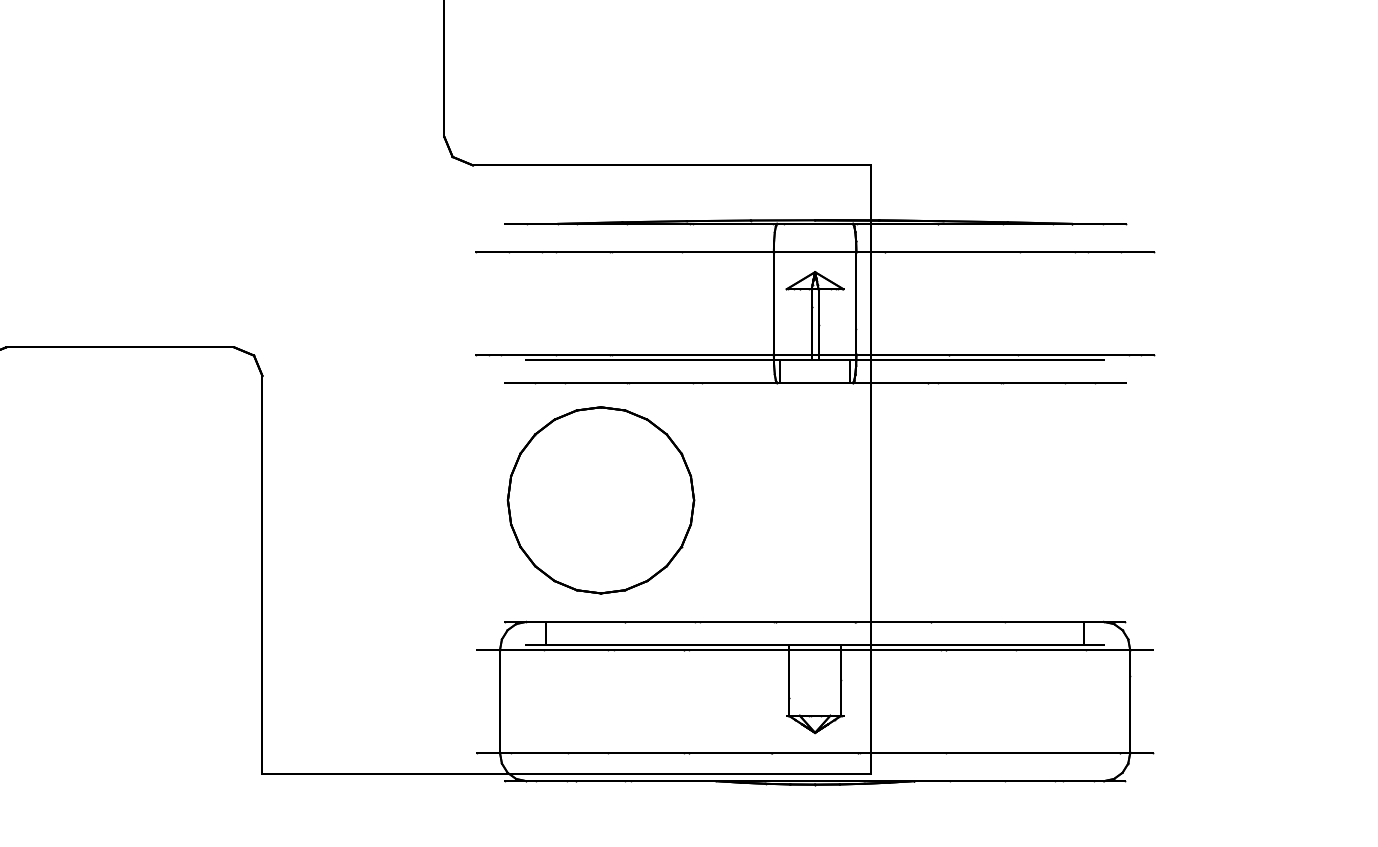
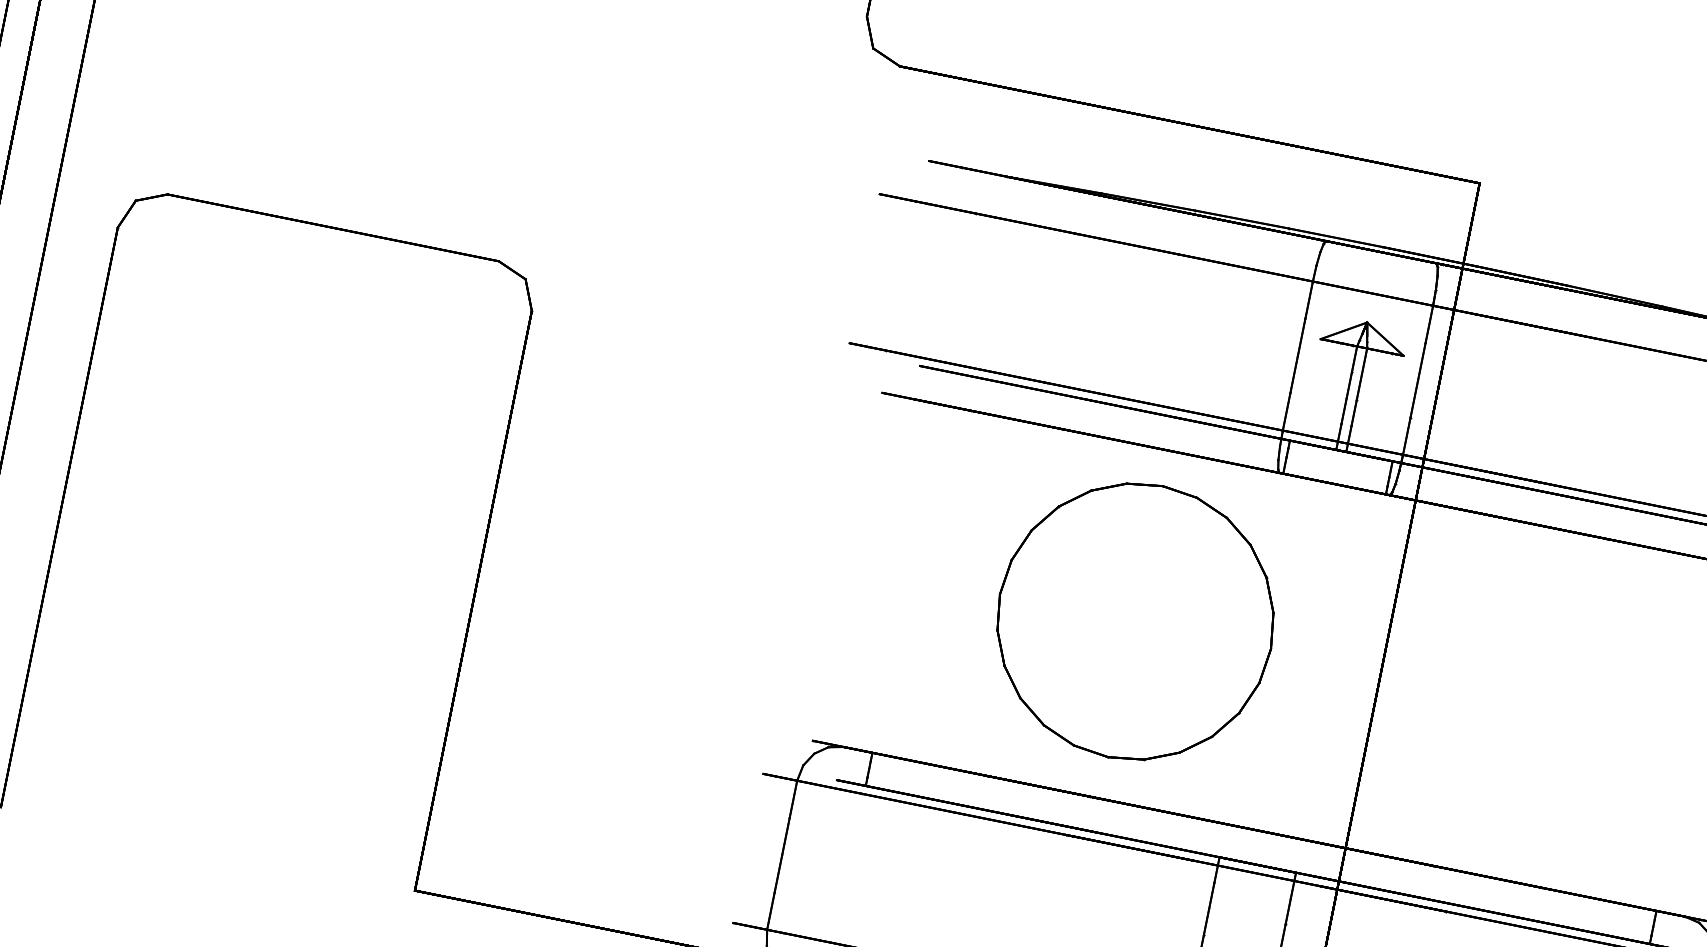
part: (600, 500) -> (1134, 621), moved

